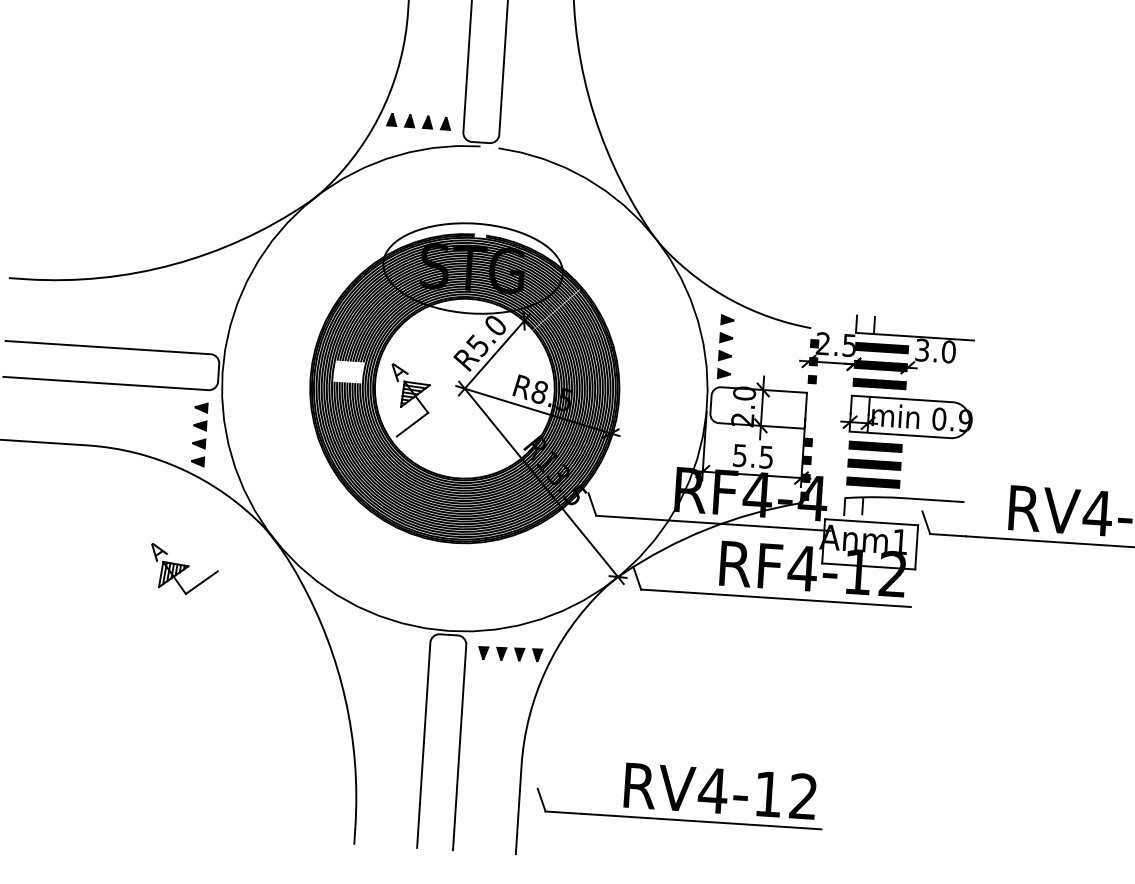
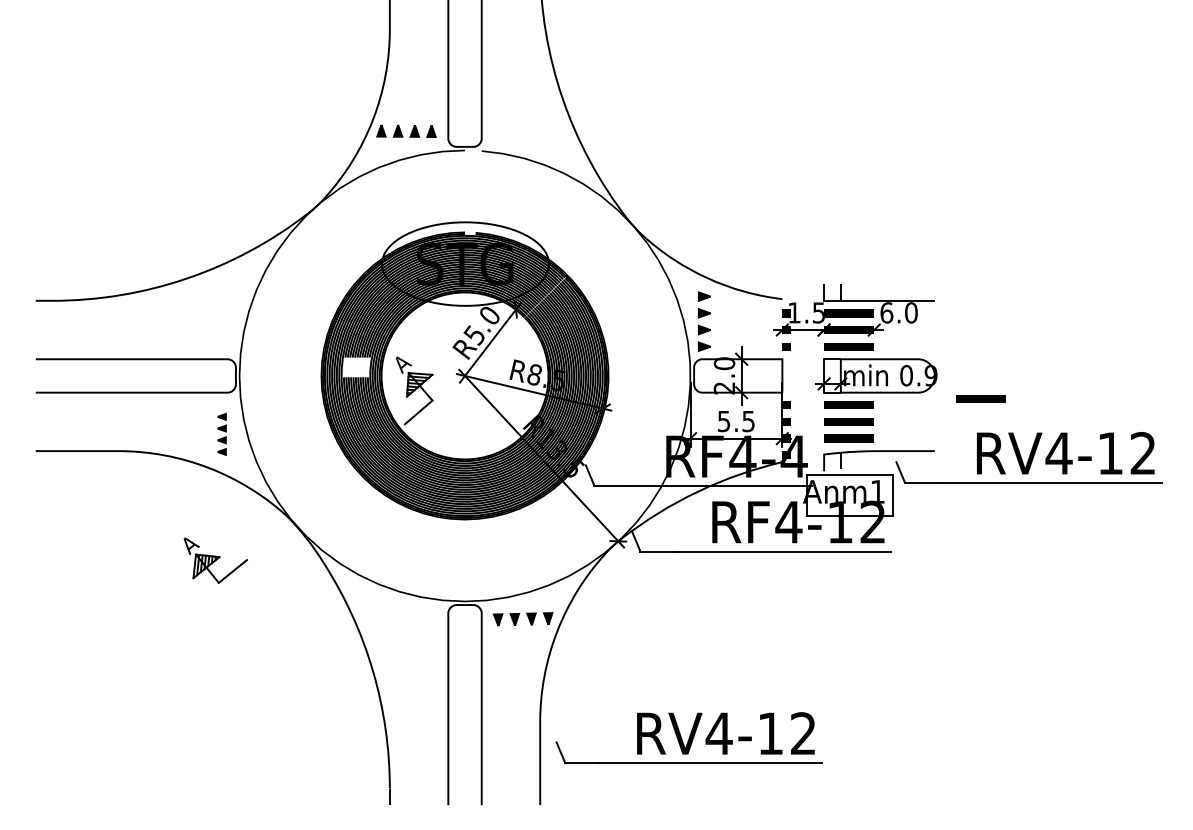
text: (823, 343) -> (794, 312), 2.5 -> 1.5
text: (922, 349) -> (886, 312), 3.0 -> 6.0
part: (199, 434) -> (221, 434), size x0.7
line: (1017, 448) -> (980, 398), added

